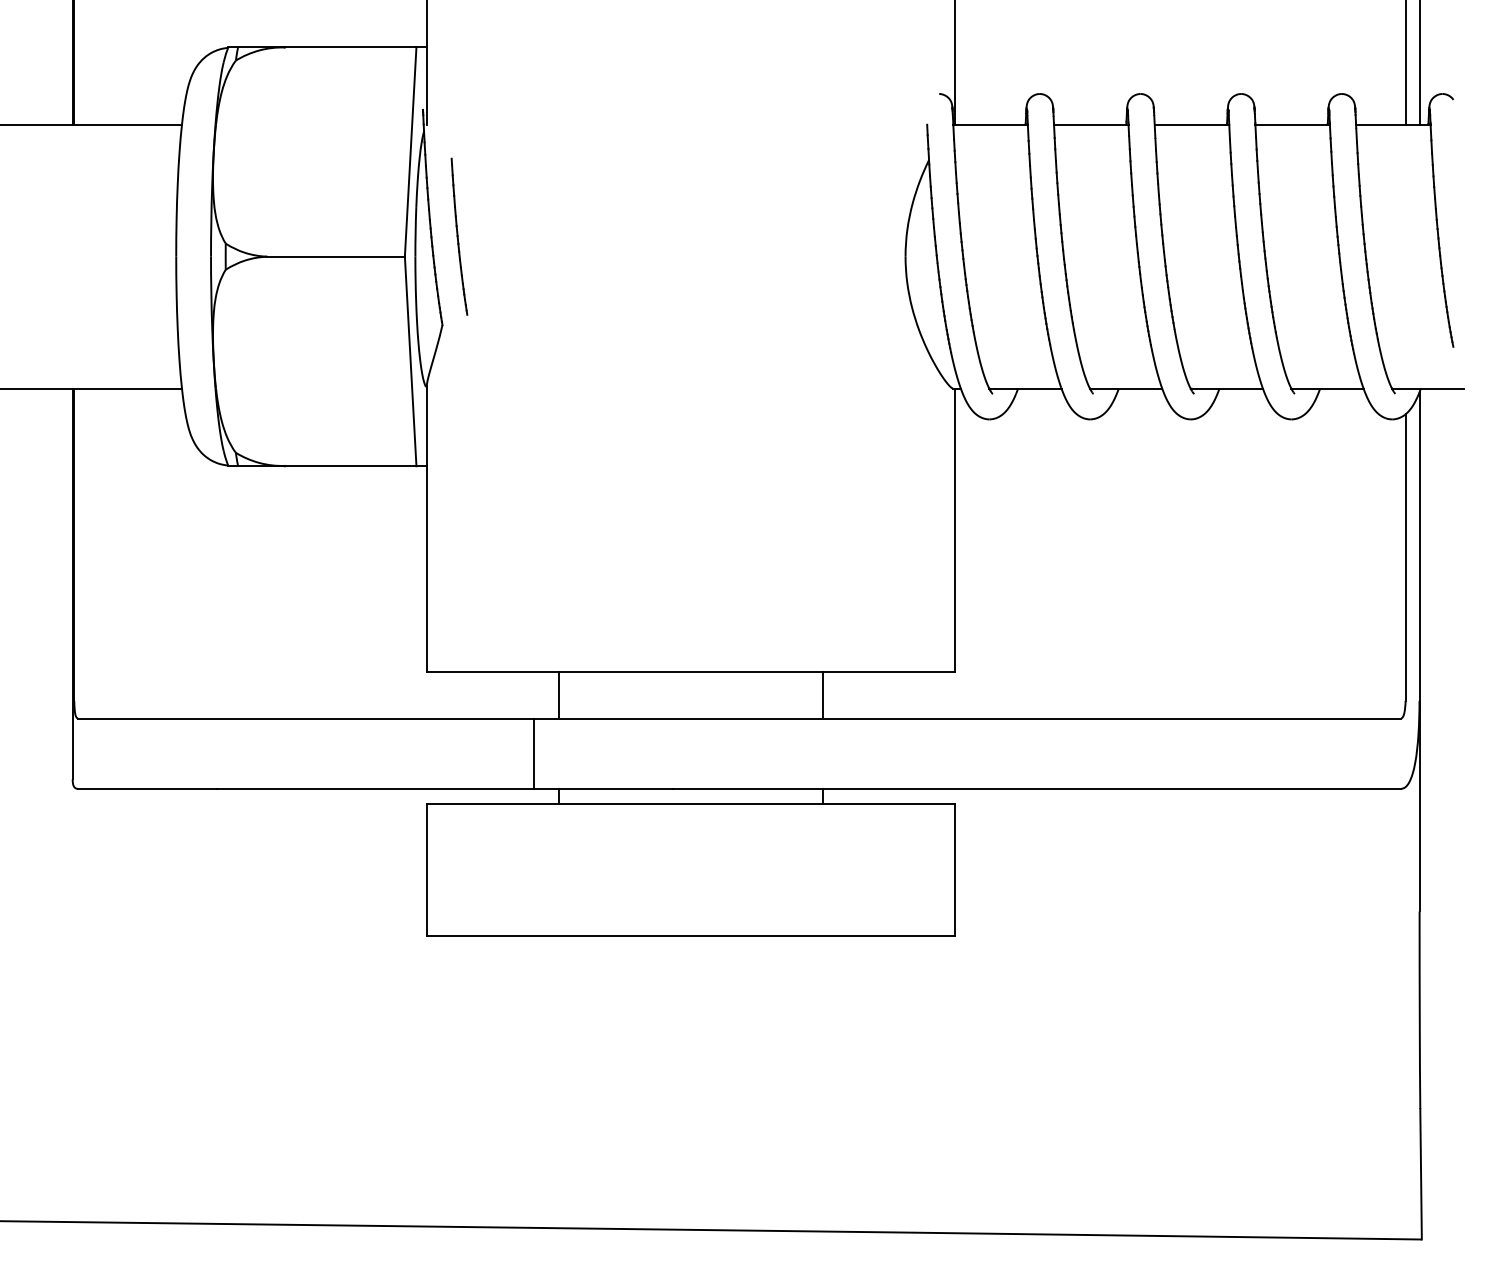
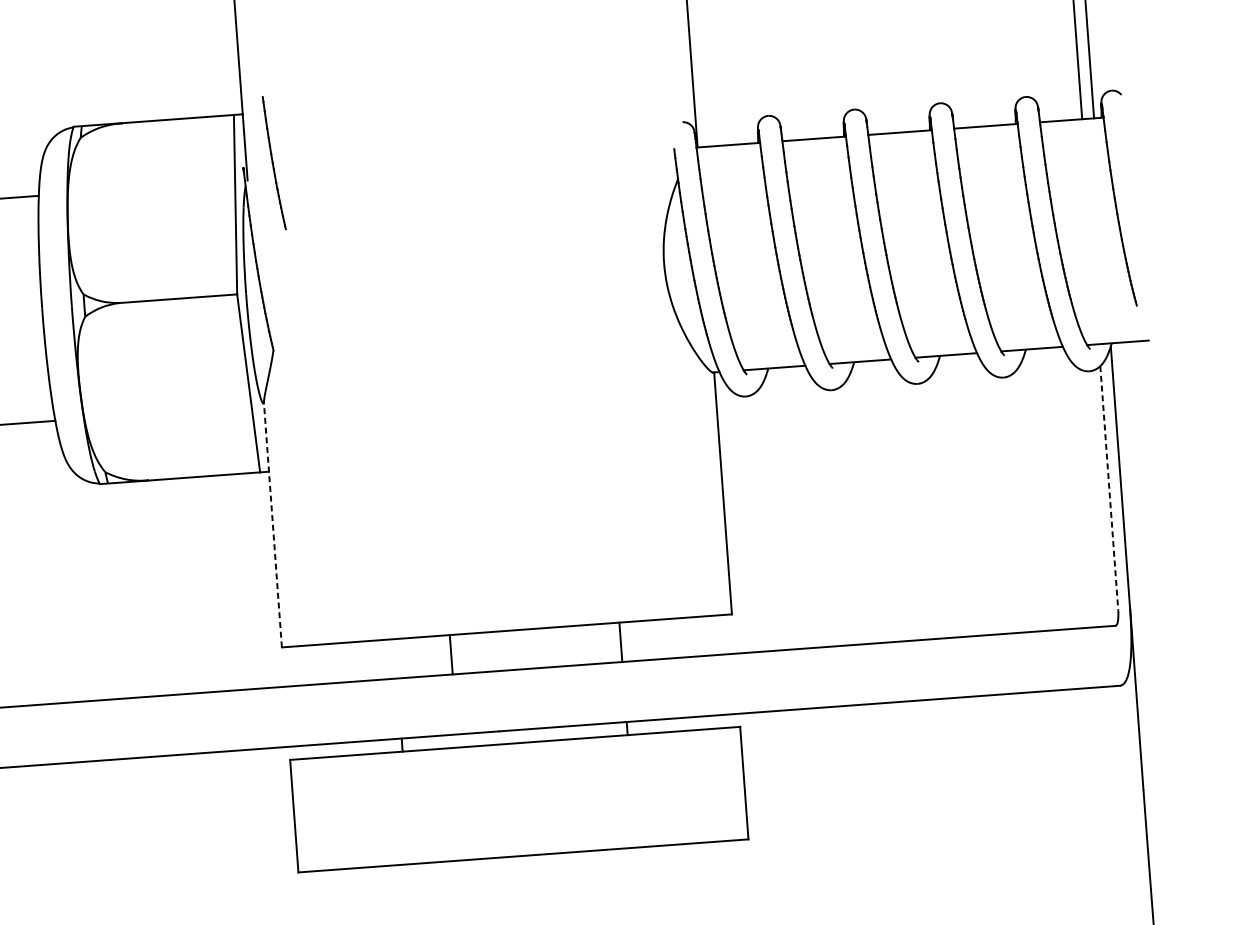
part: (459, 236) -> (274, 162), moved
line: (426, 528) -> (272, 524), solid -> dashed
line: (1405, 558) -> (1109, 489), solid -> dashed
line: (558, 695) -> (451, 654), moved
line: (534, 753) -> (378, 709), removed

